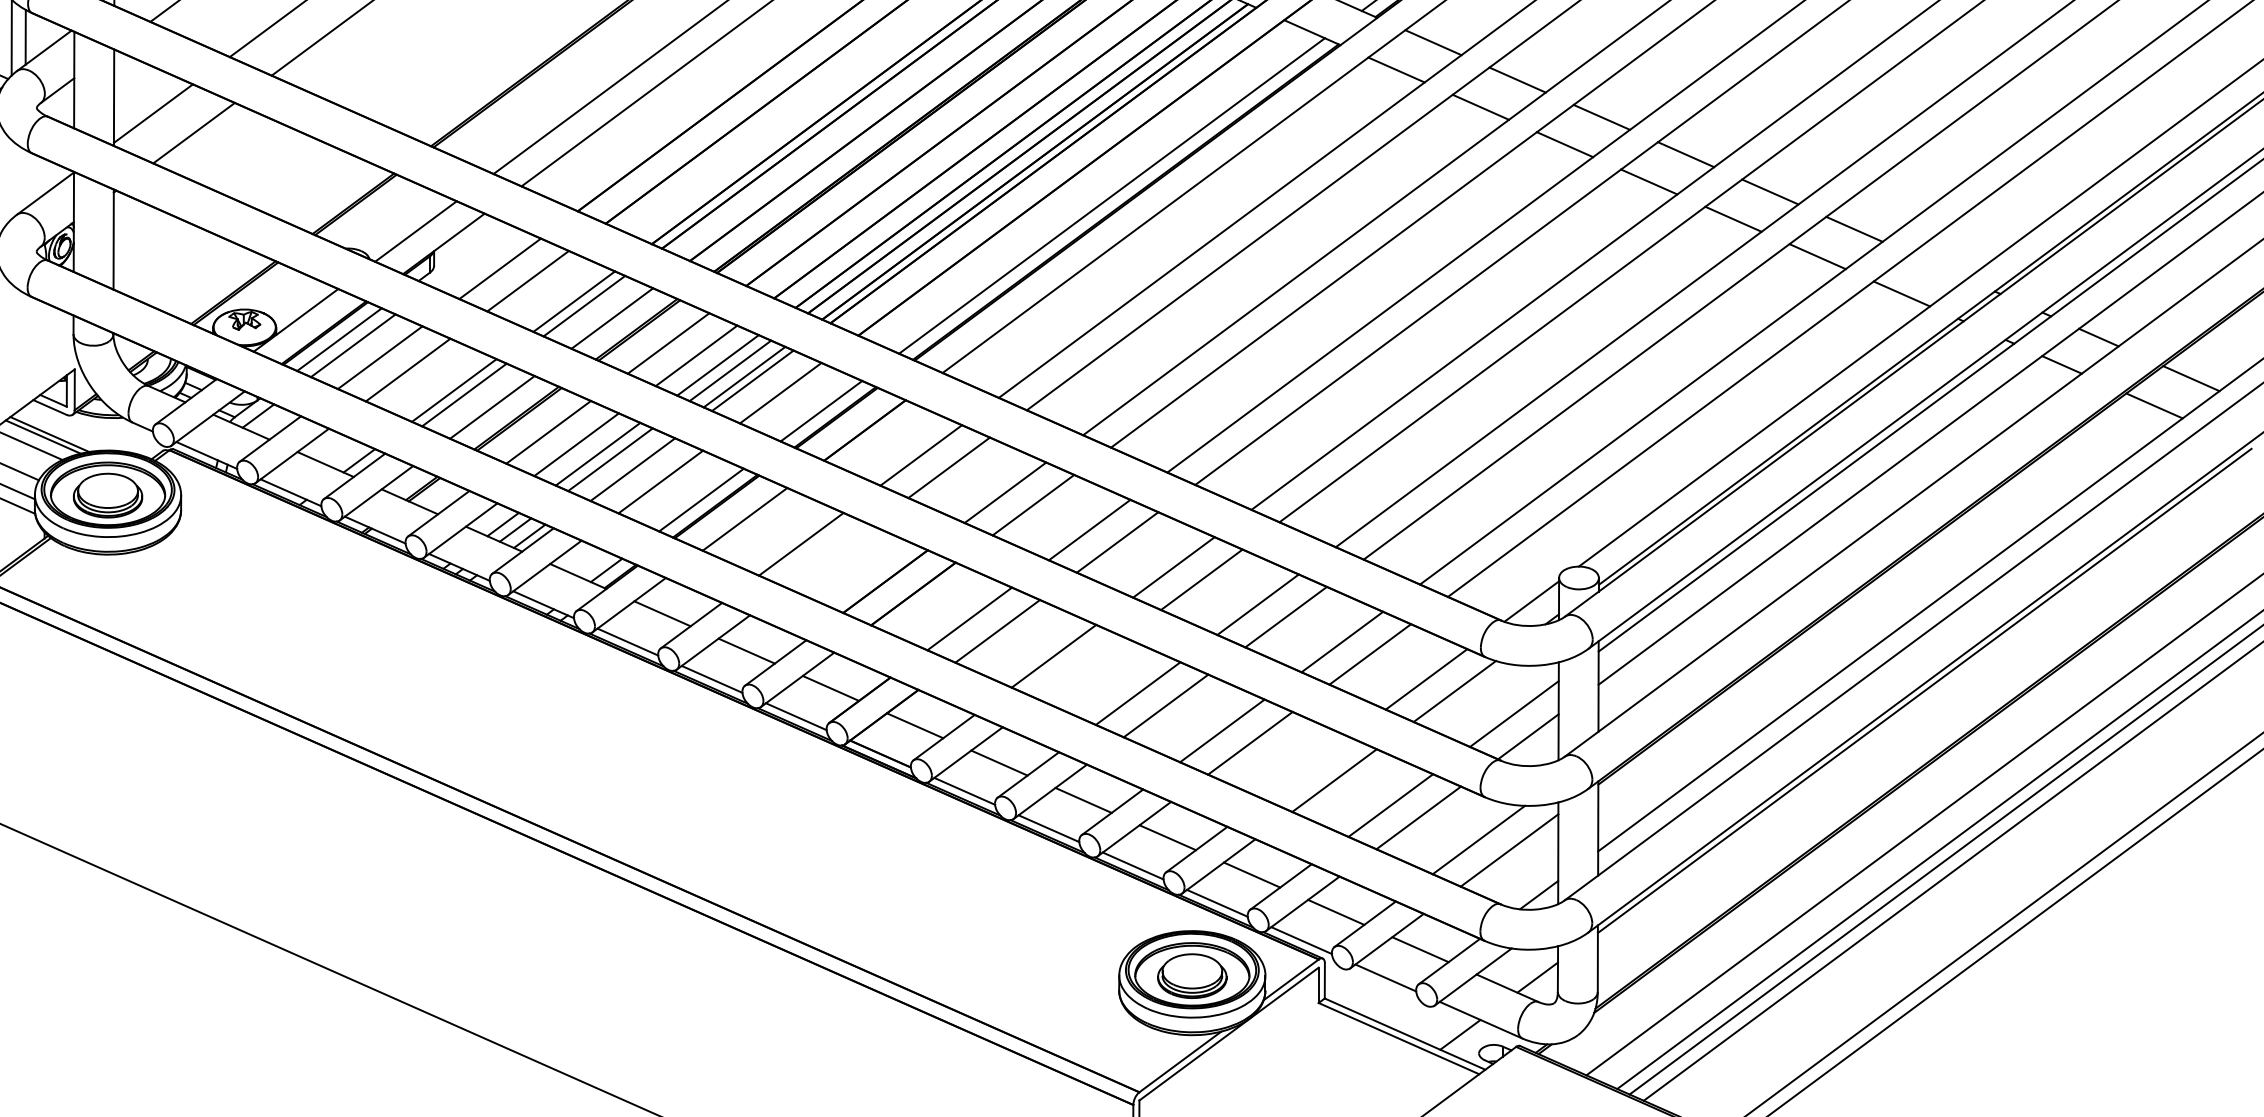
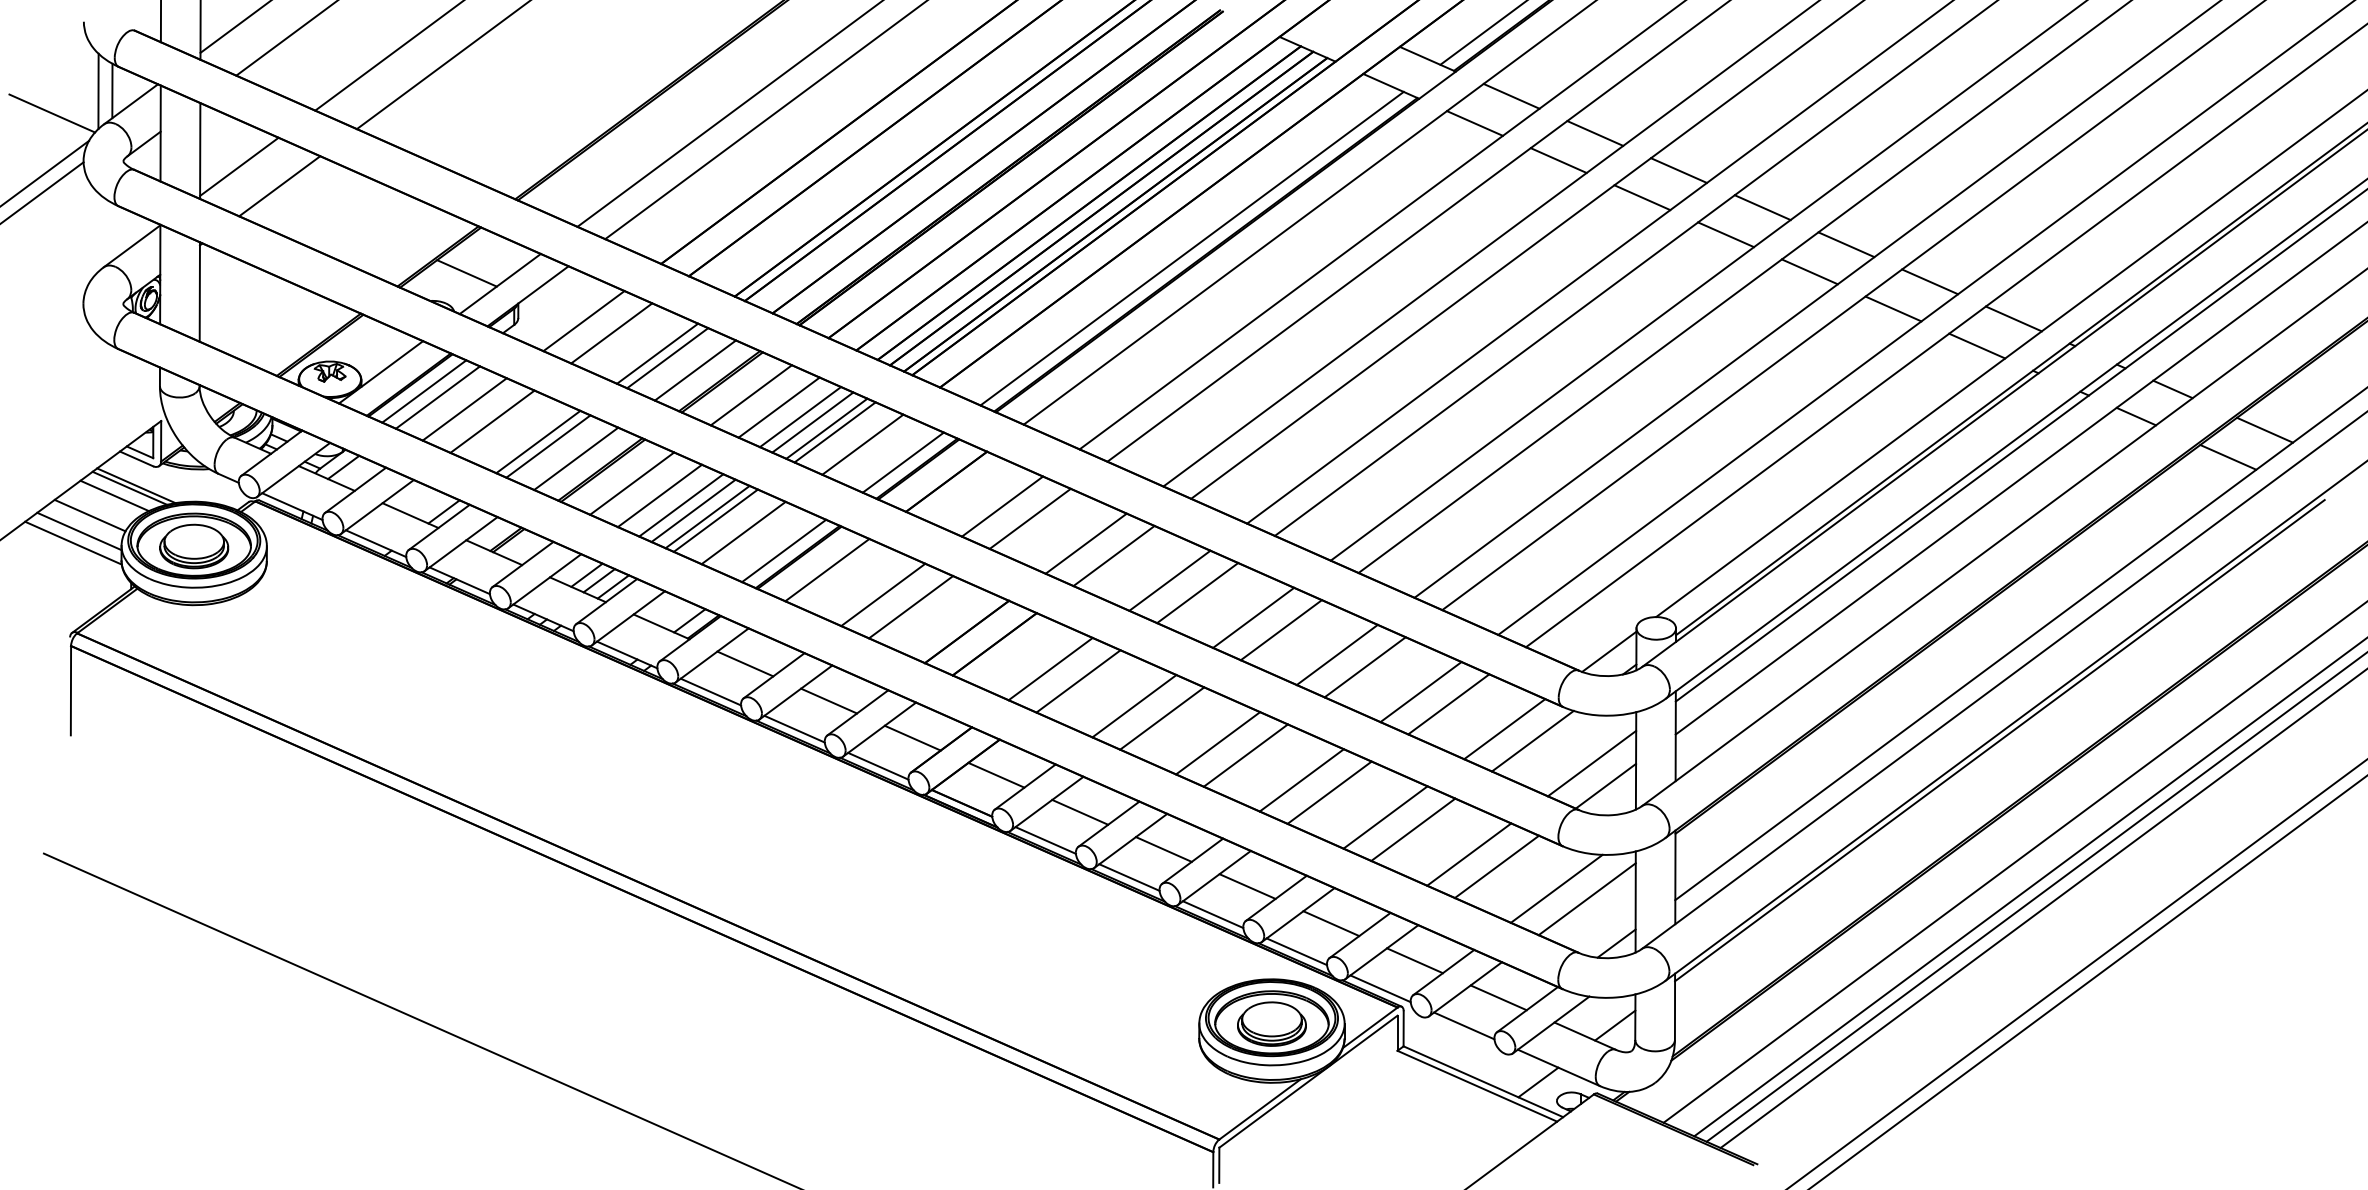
line: (381, 220) -> (466, 273), added
line: (1938, 266) -> (2013, 318), added
line: (624, 465) -> (707, 516), added
line: (829, 556) -> (911, 607), added
line: (1082, 668) -> (1162, 718), added
line: (1306, 768) -> (1385, 817), added

